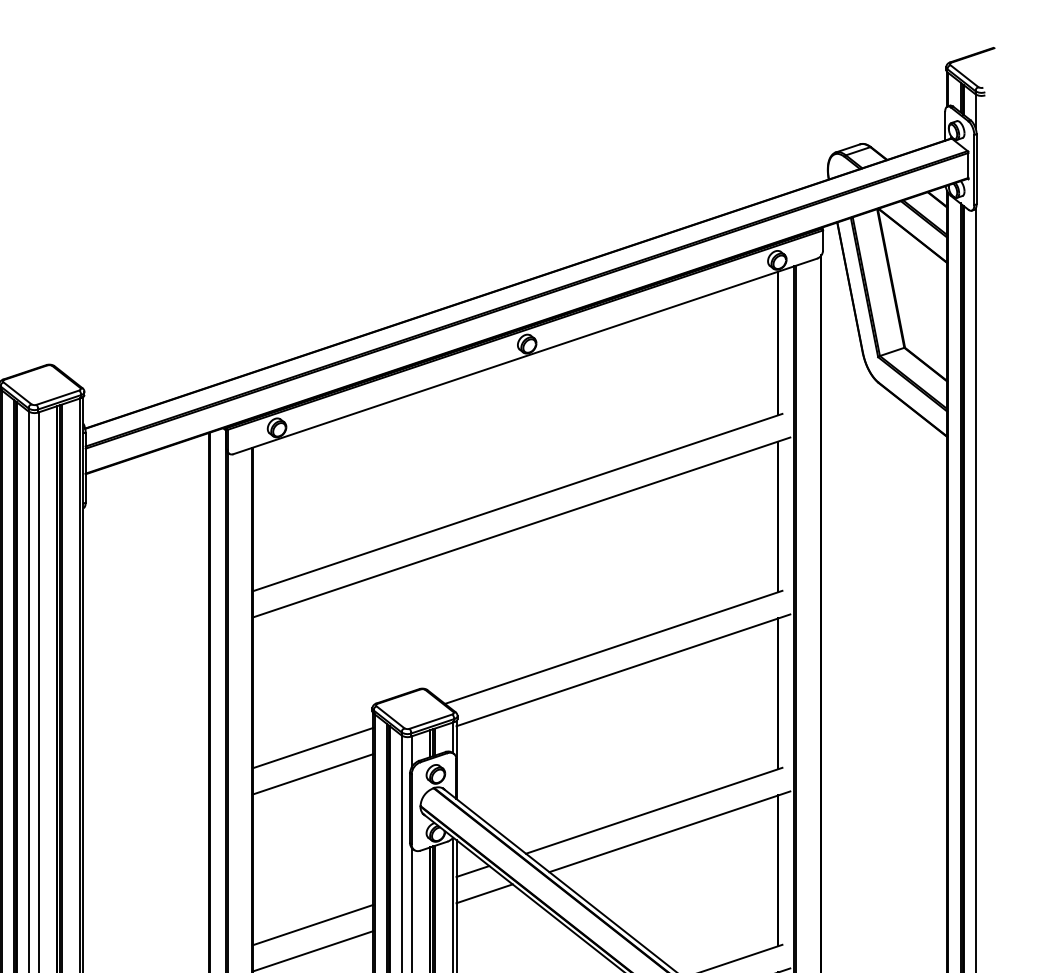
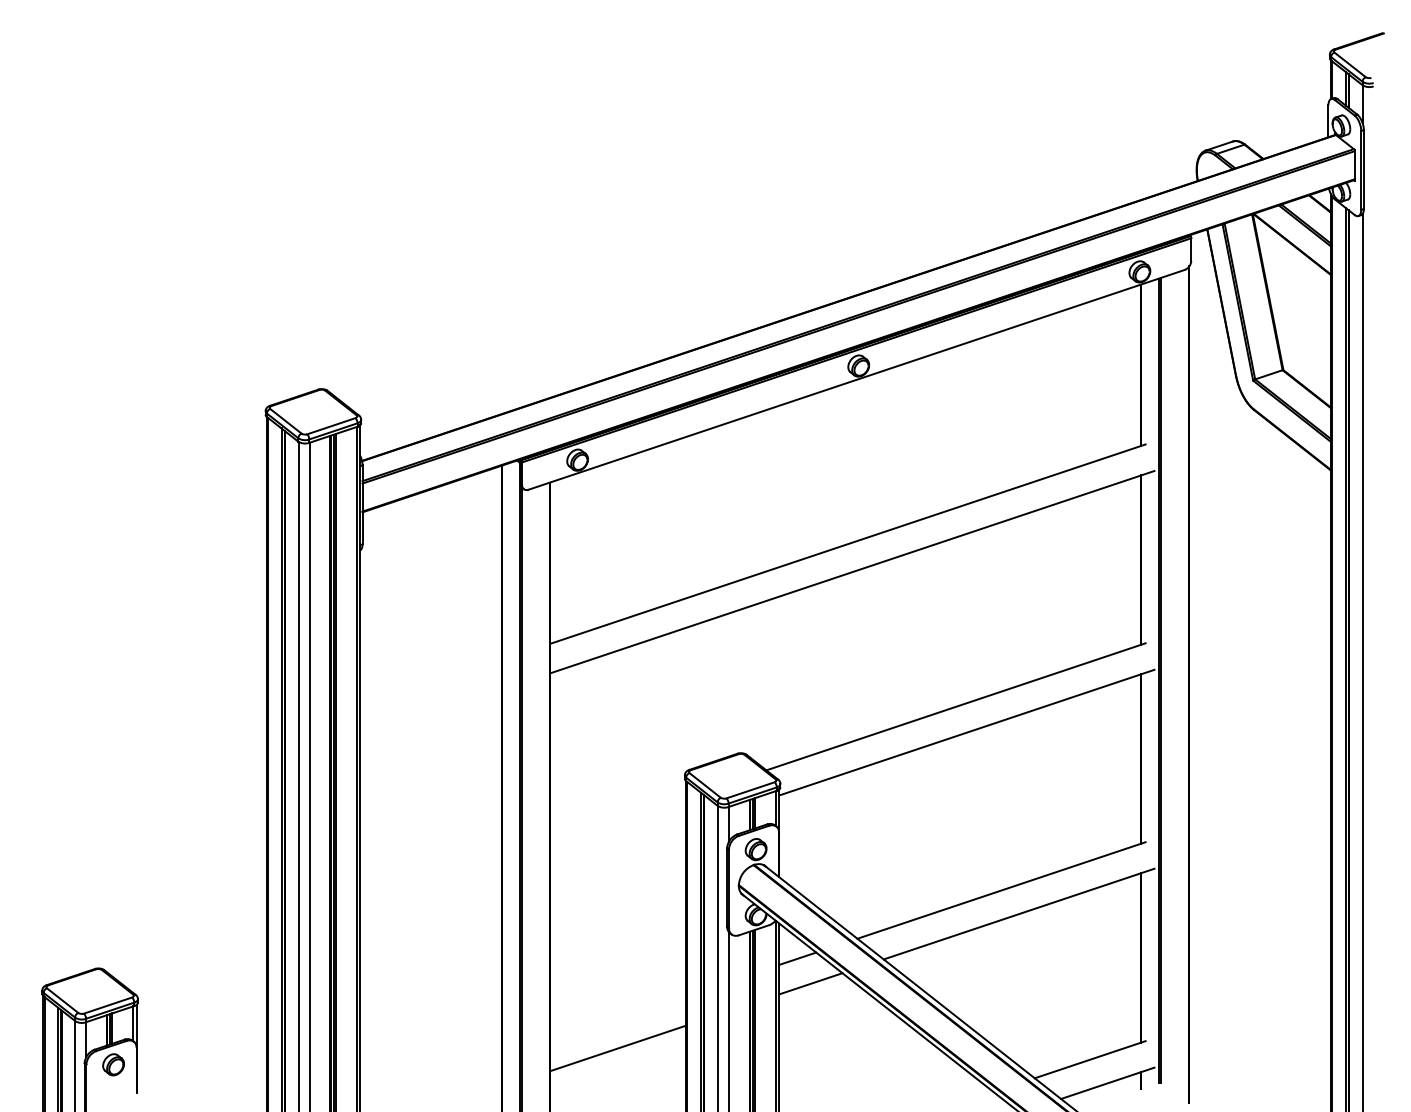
line: (313, 747) -> (618, 819), removed
line: (313, 774) -> (618, 849), removed
line: (313, 924) -> (618, 1018), removed

